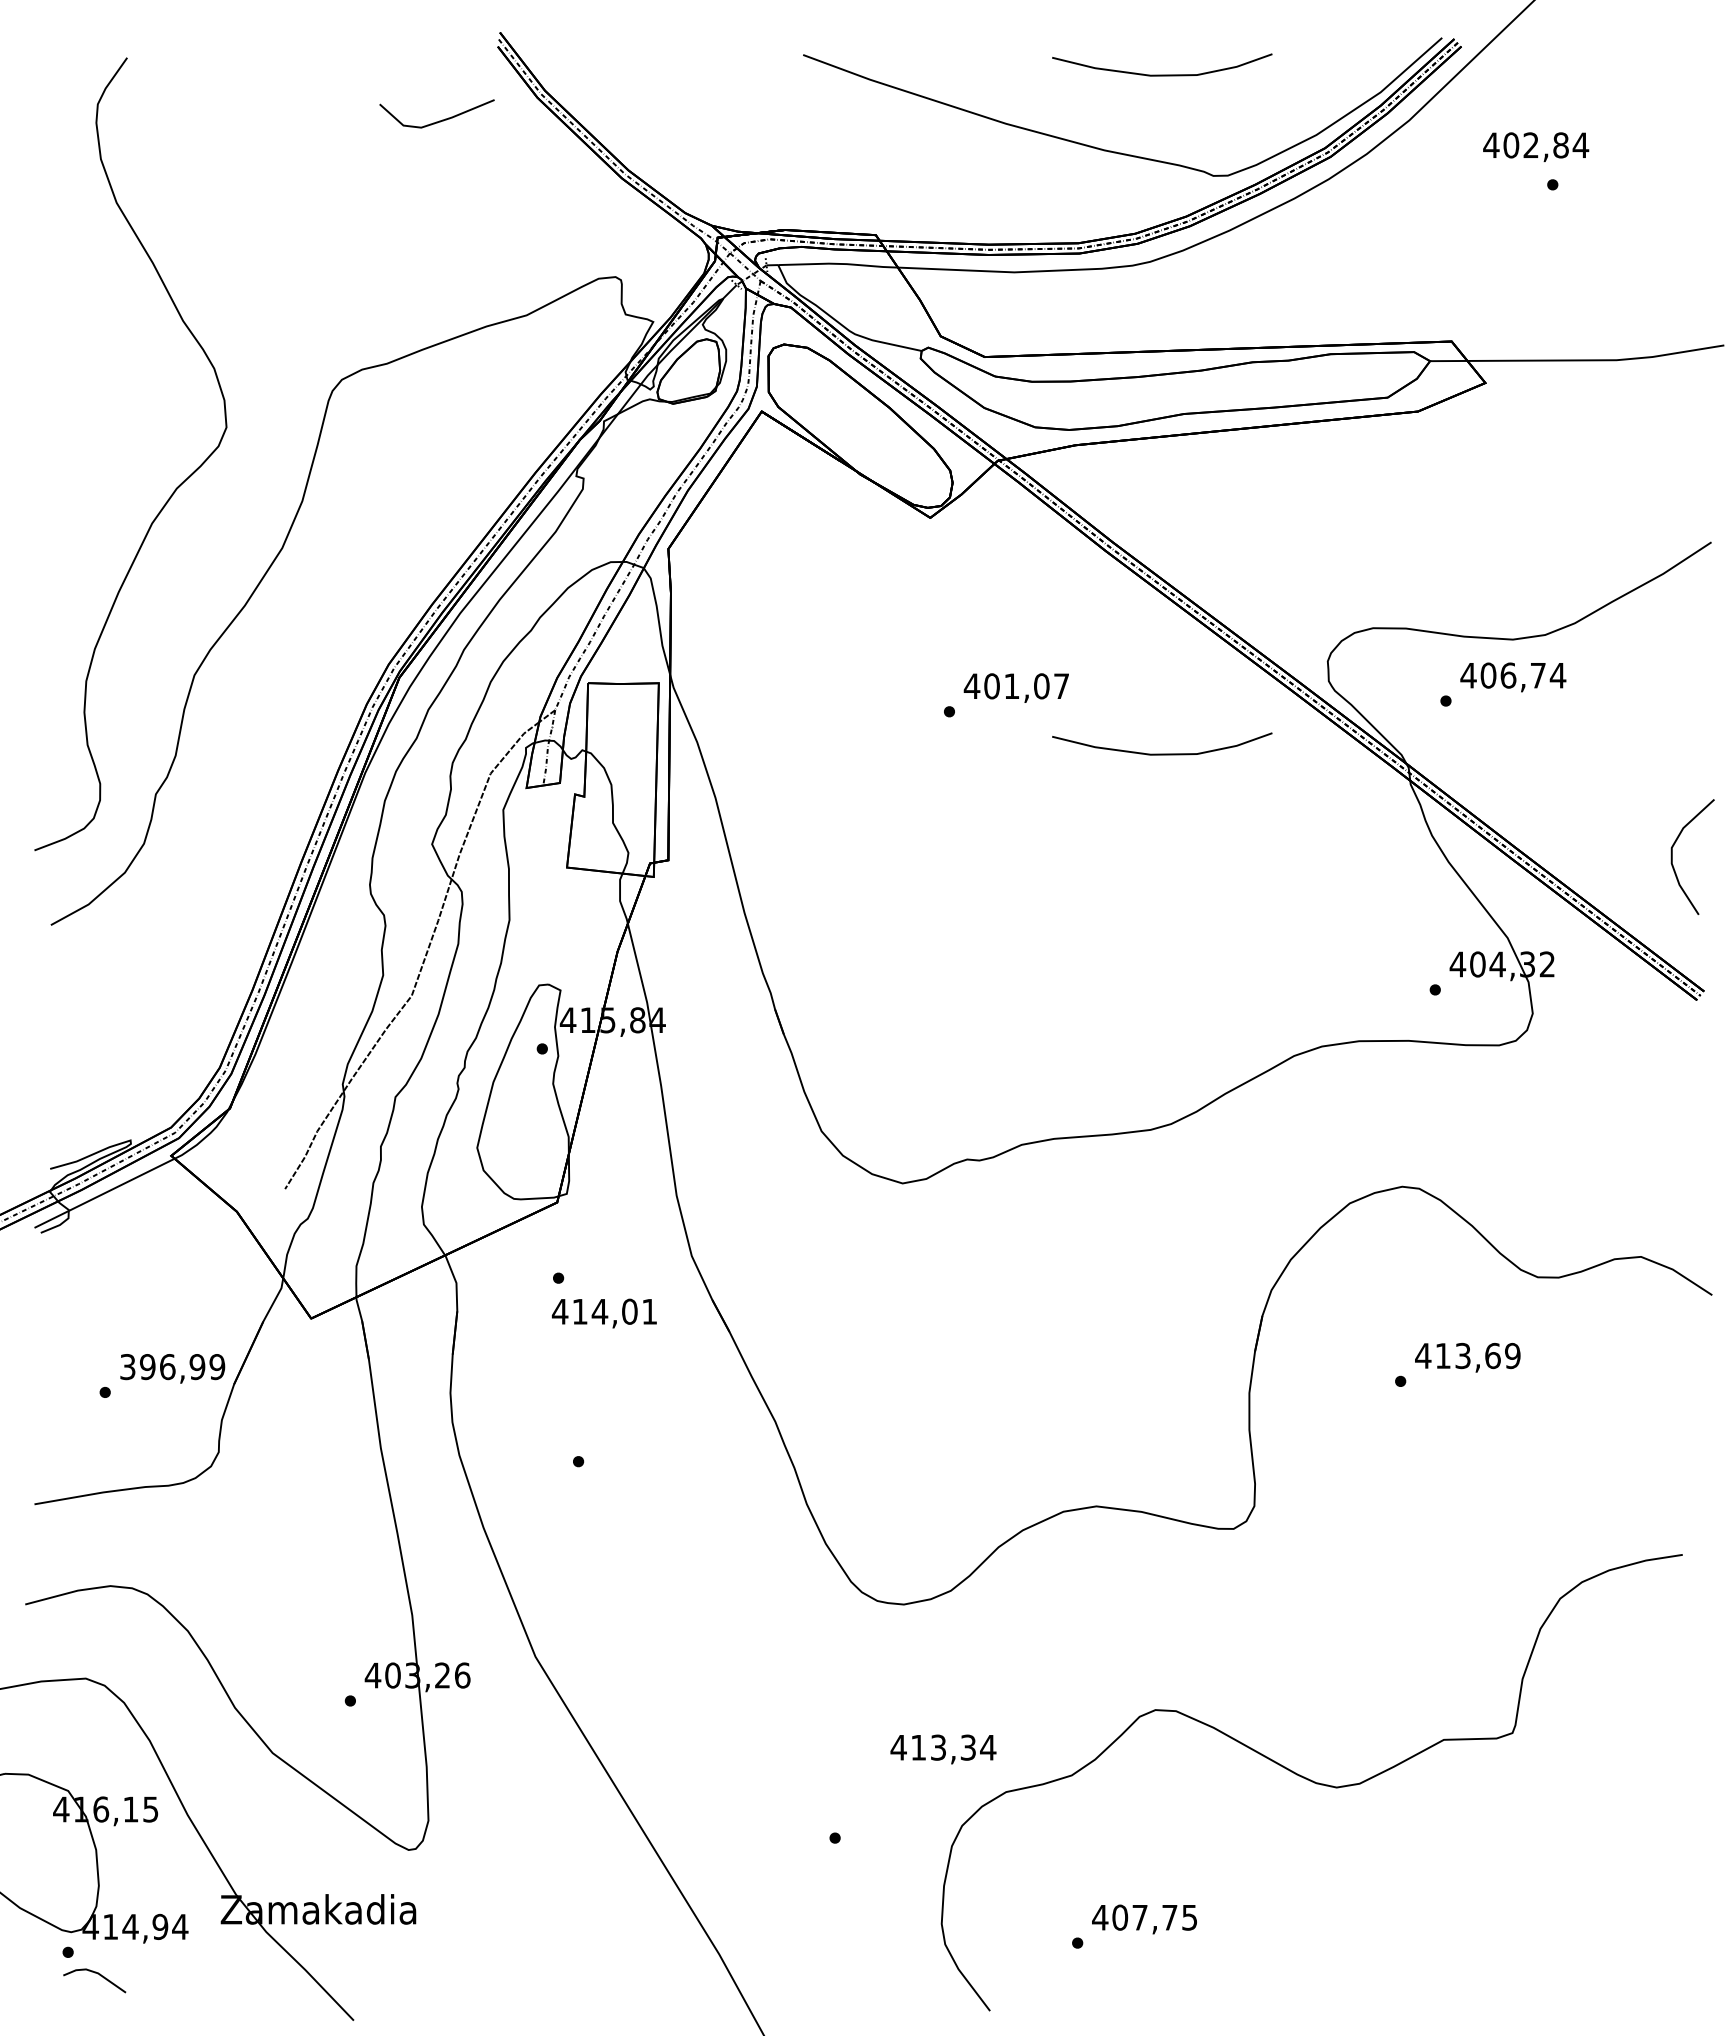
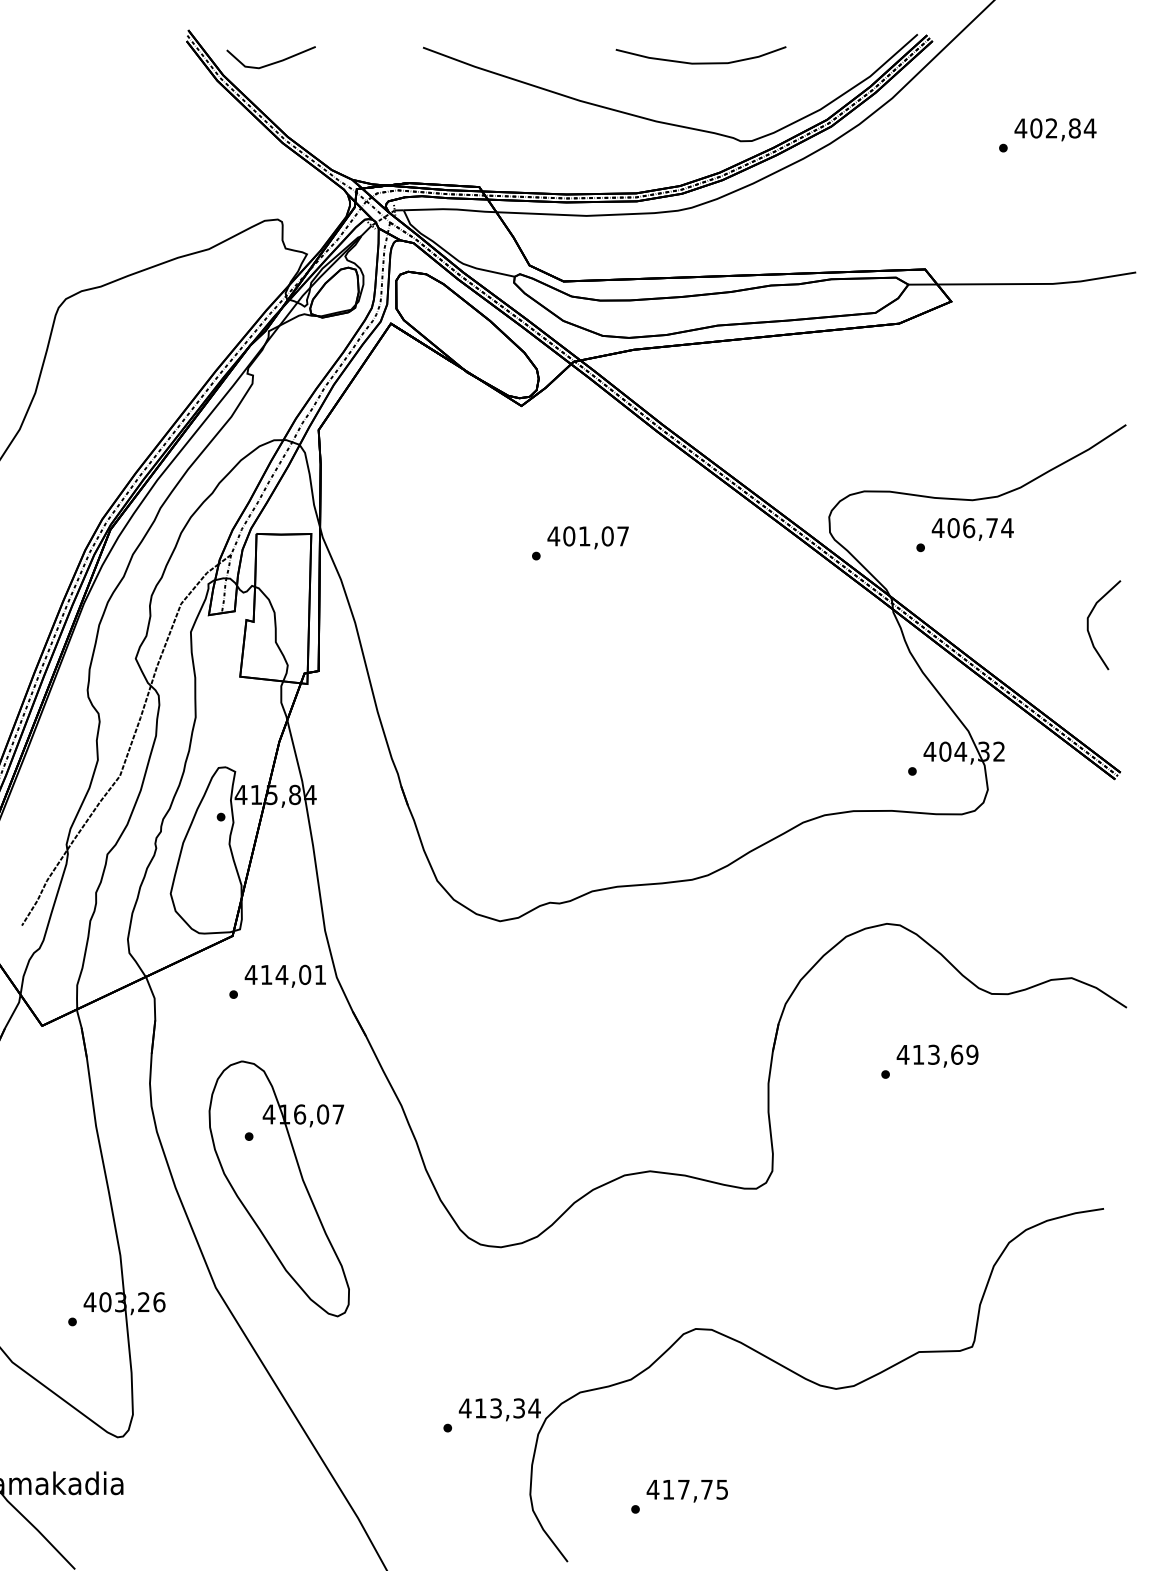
line: (439, 120) -> (273, 62), moved
text: (1536, 146) -> (1055, 129), moved
curve: (1162, 753) -> (701, 588), removed
curve: (1672, 856) -> (1088, 624), moved
text: (603, 1313) -> (284, 976), moved
part: (617, 1528) -> (279, 1188), added
text: (943, 1749) -> (499, 1409), moved
text: (1120, 1917) -> (668, 1489), 407,75 -> 417,75

